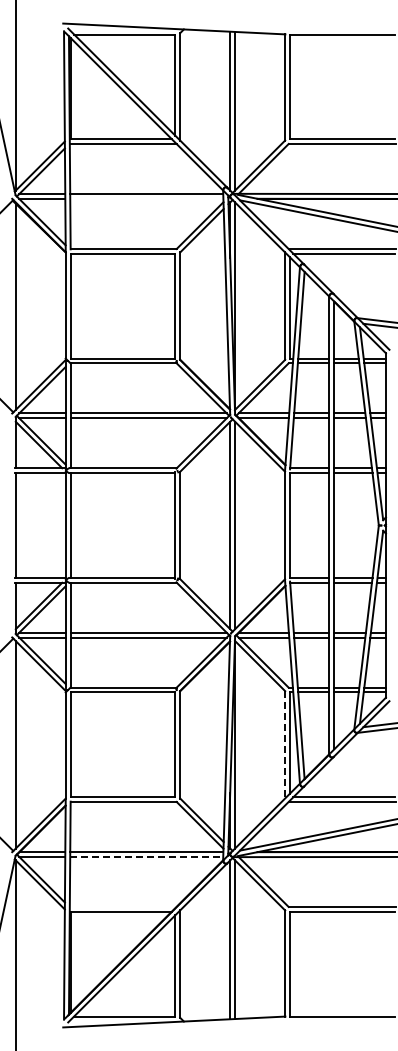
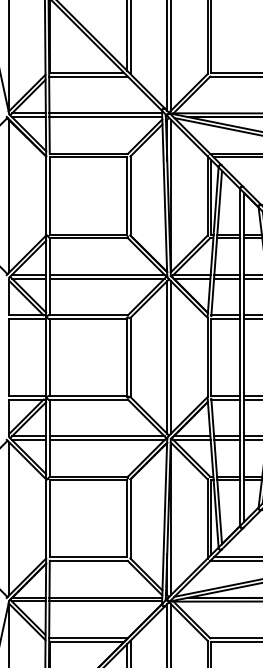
line: (146, 199) -> (105, 117), added
line: (285, 744) -> (207, 518), dashed -> solid
line: (146, 856) -> (105, 601), dashed -> solid
line: (122, 906) -> (87, 637), added

